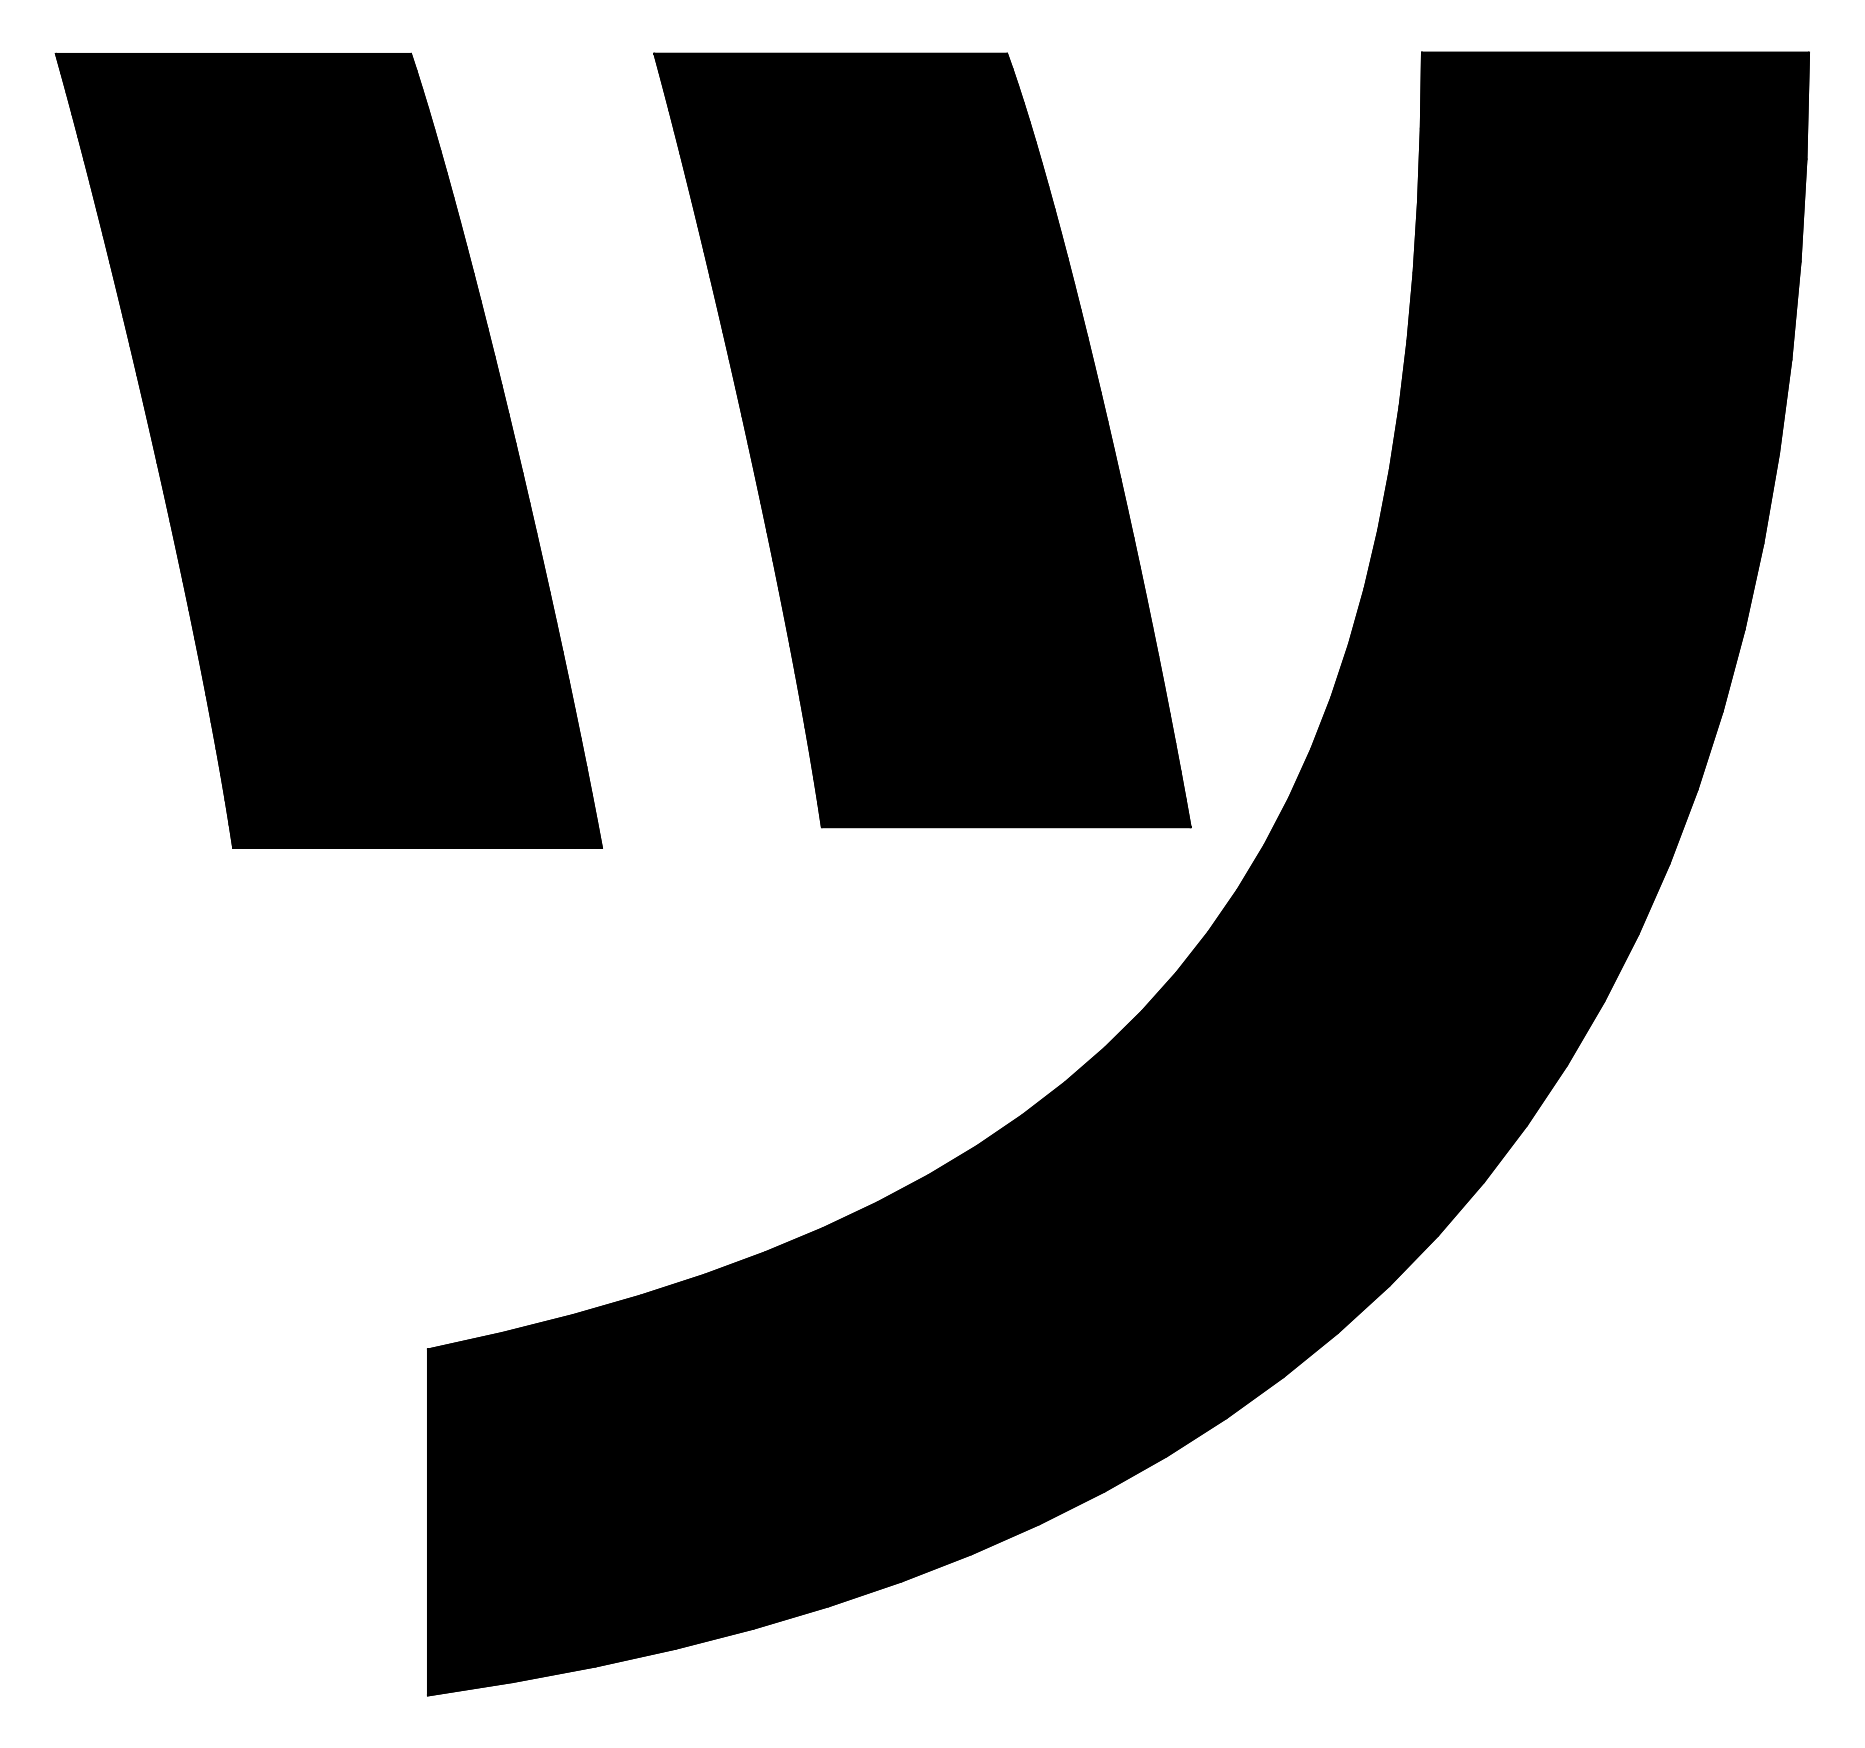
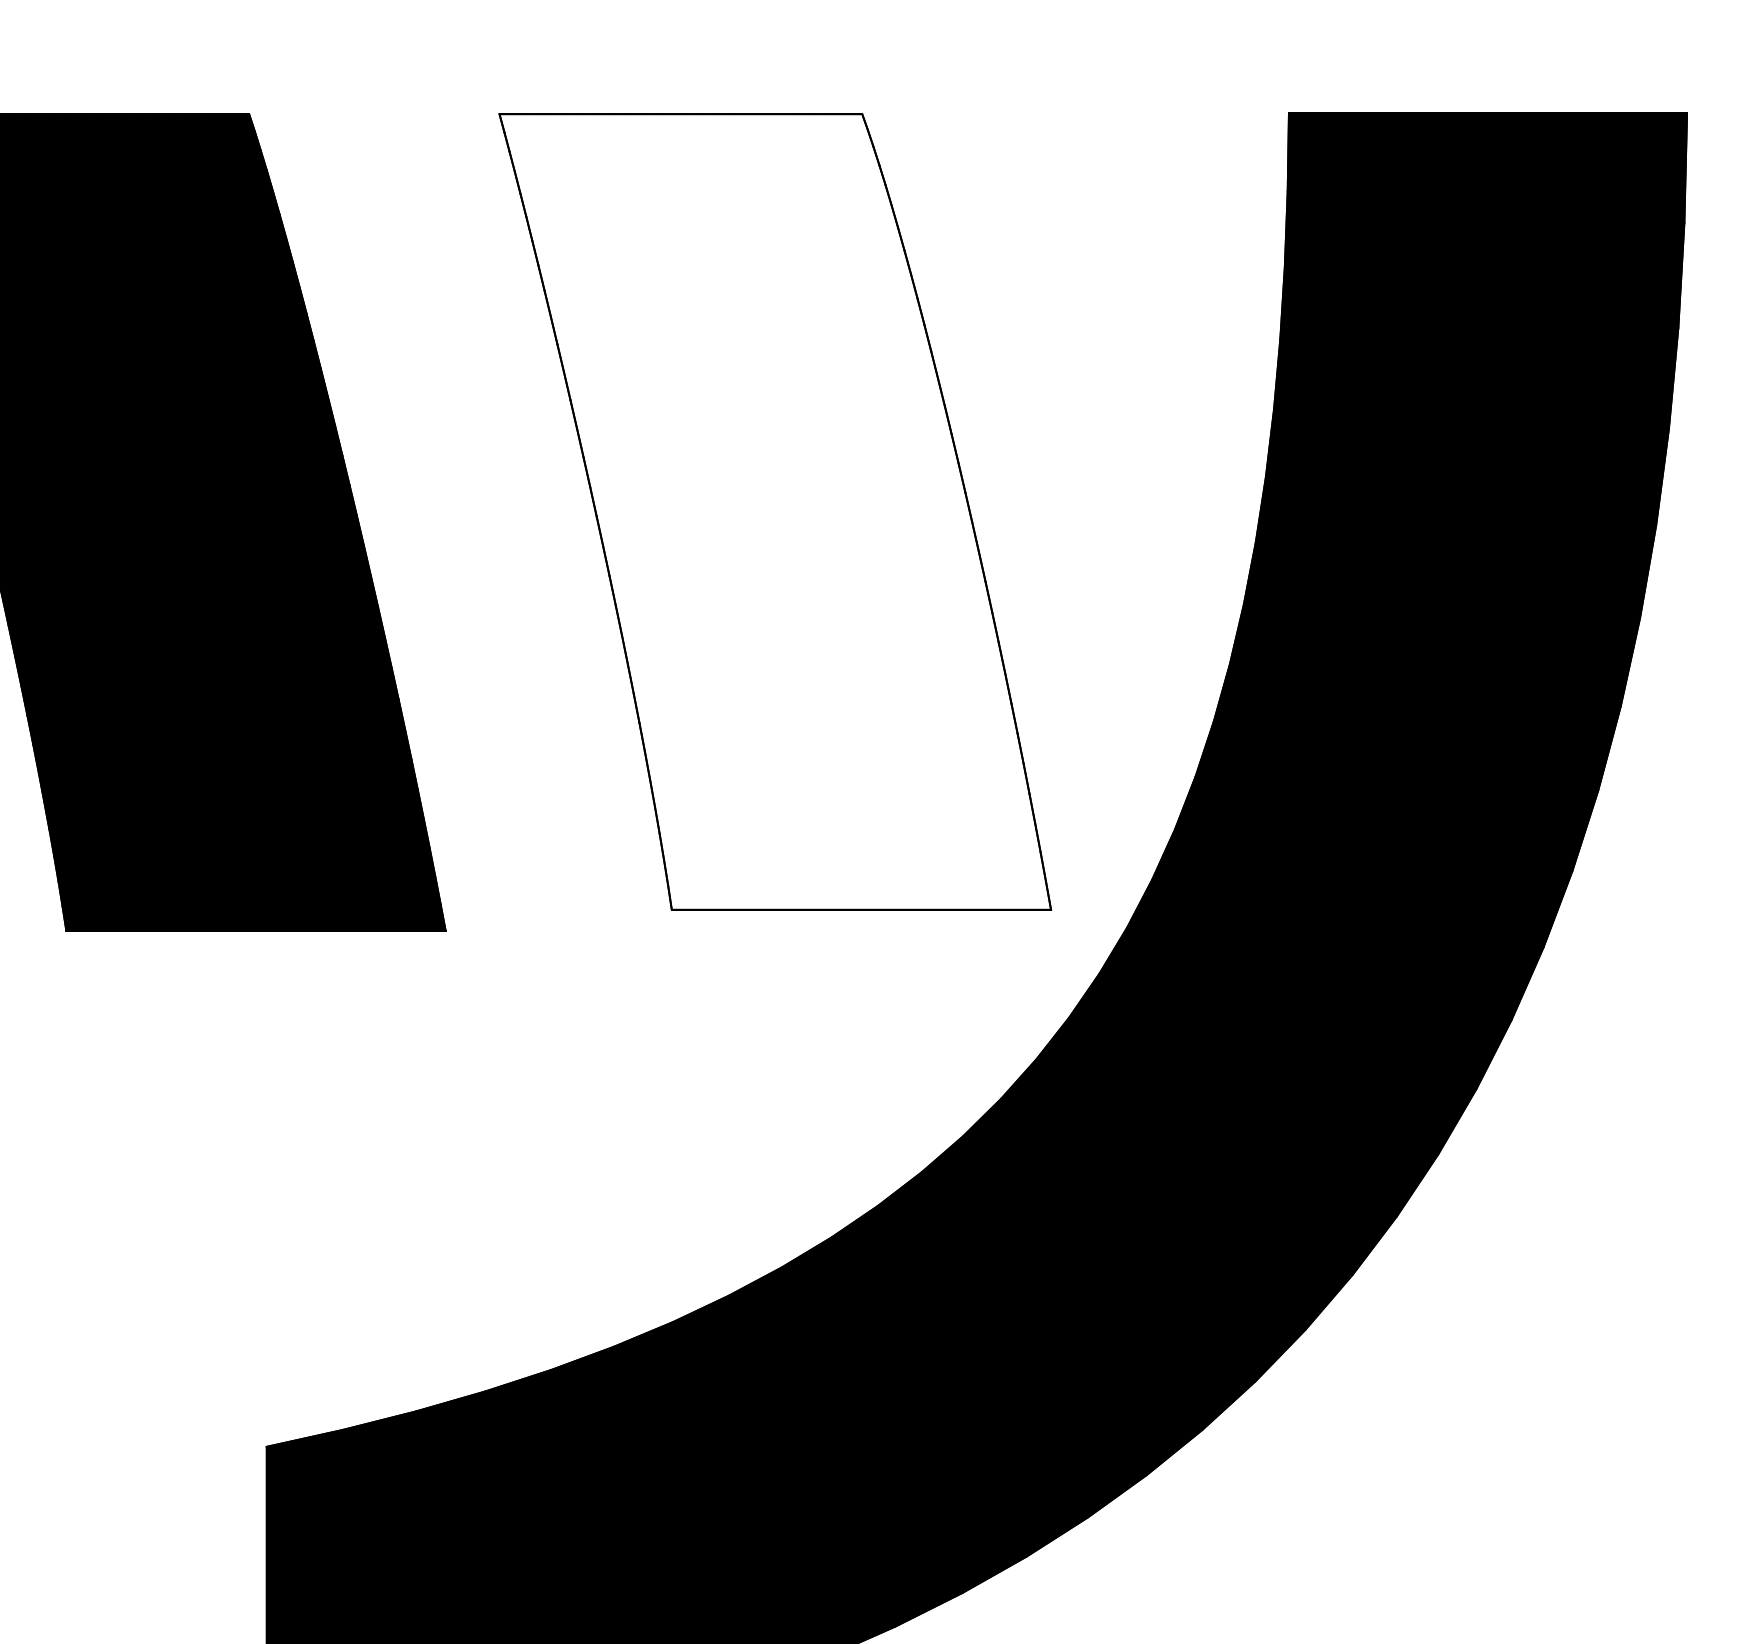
fill: (922, 440) -> (775, 512), removed

